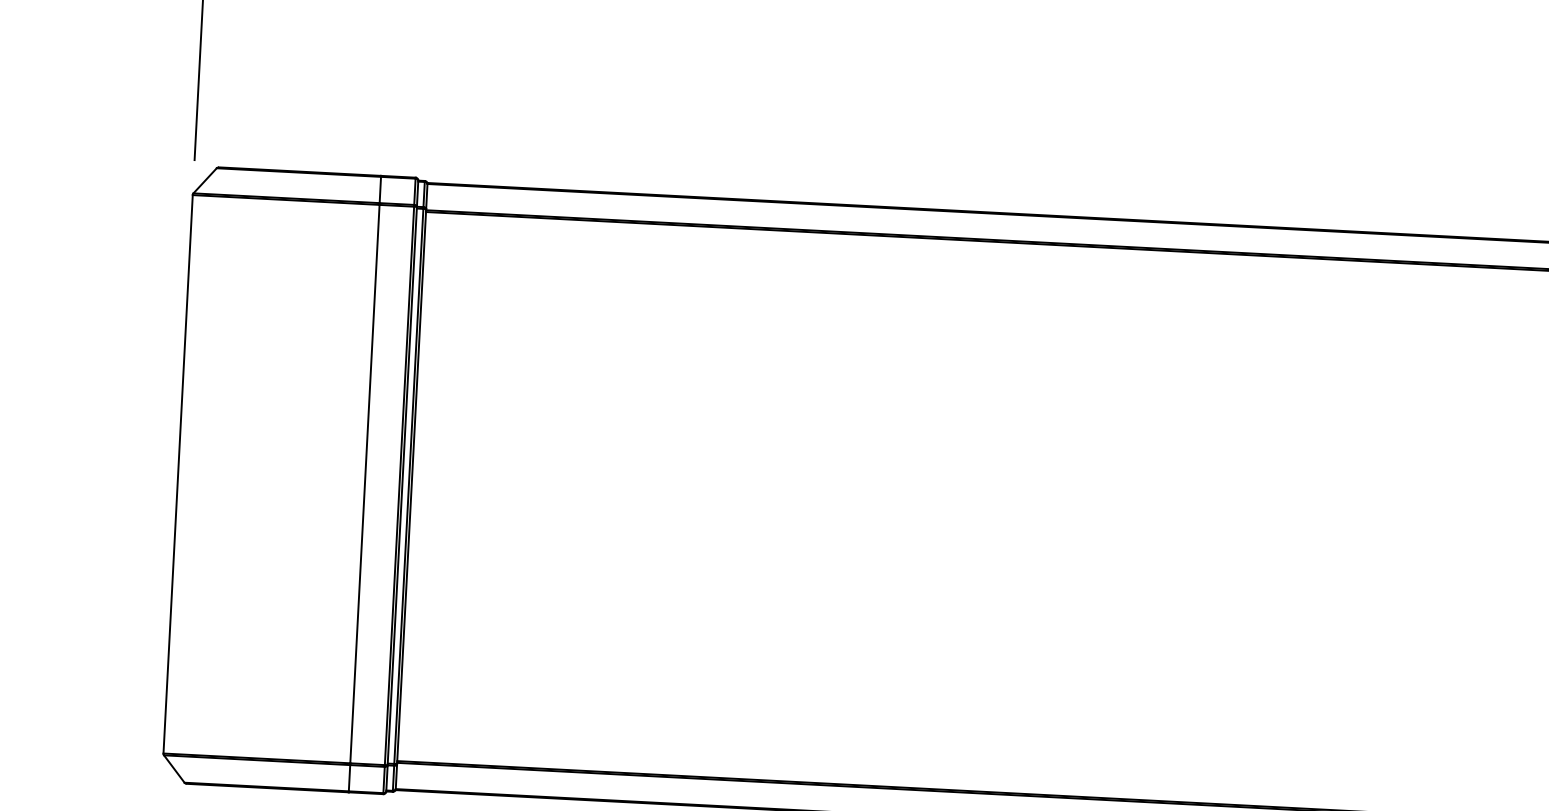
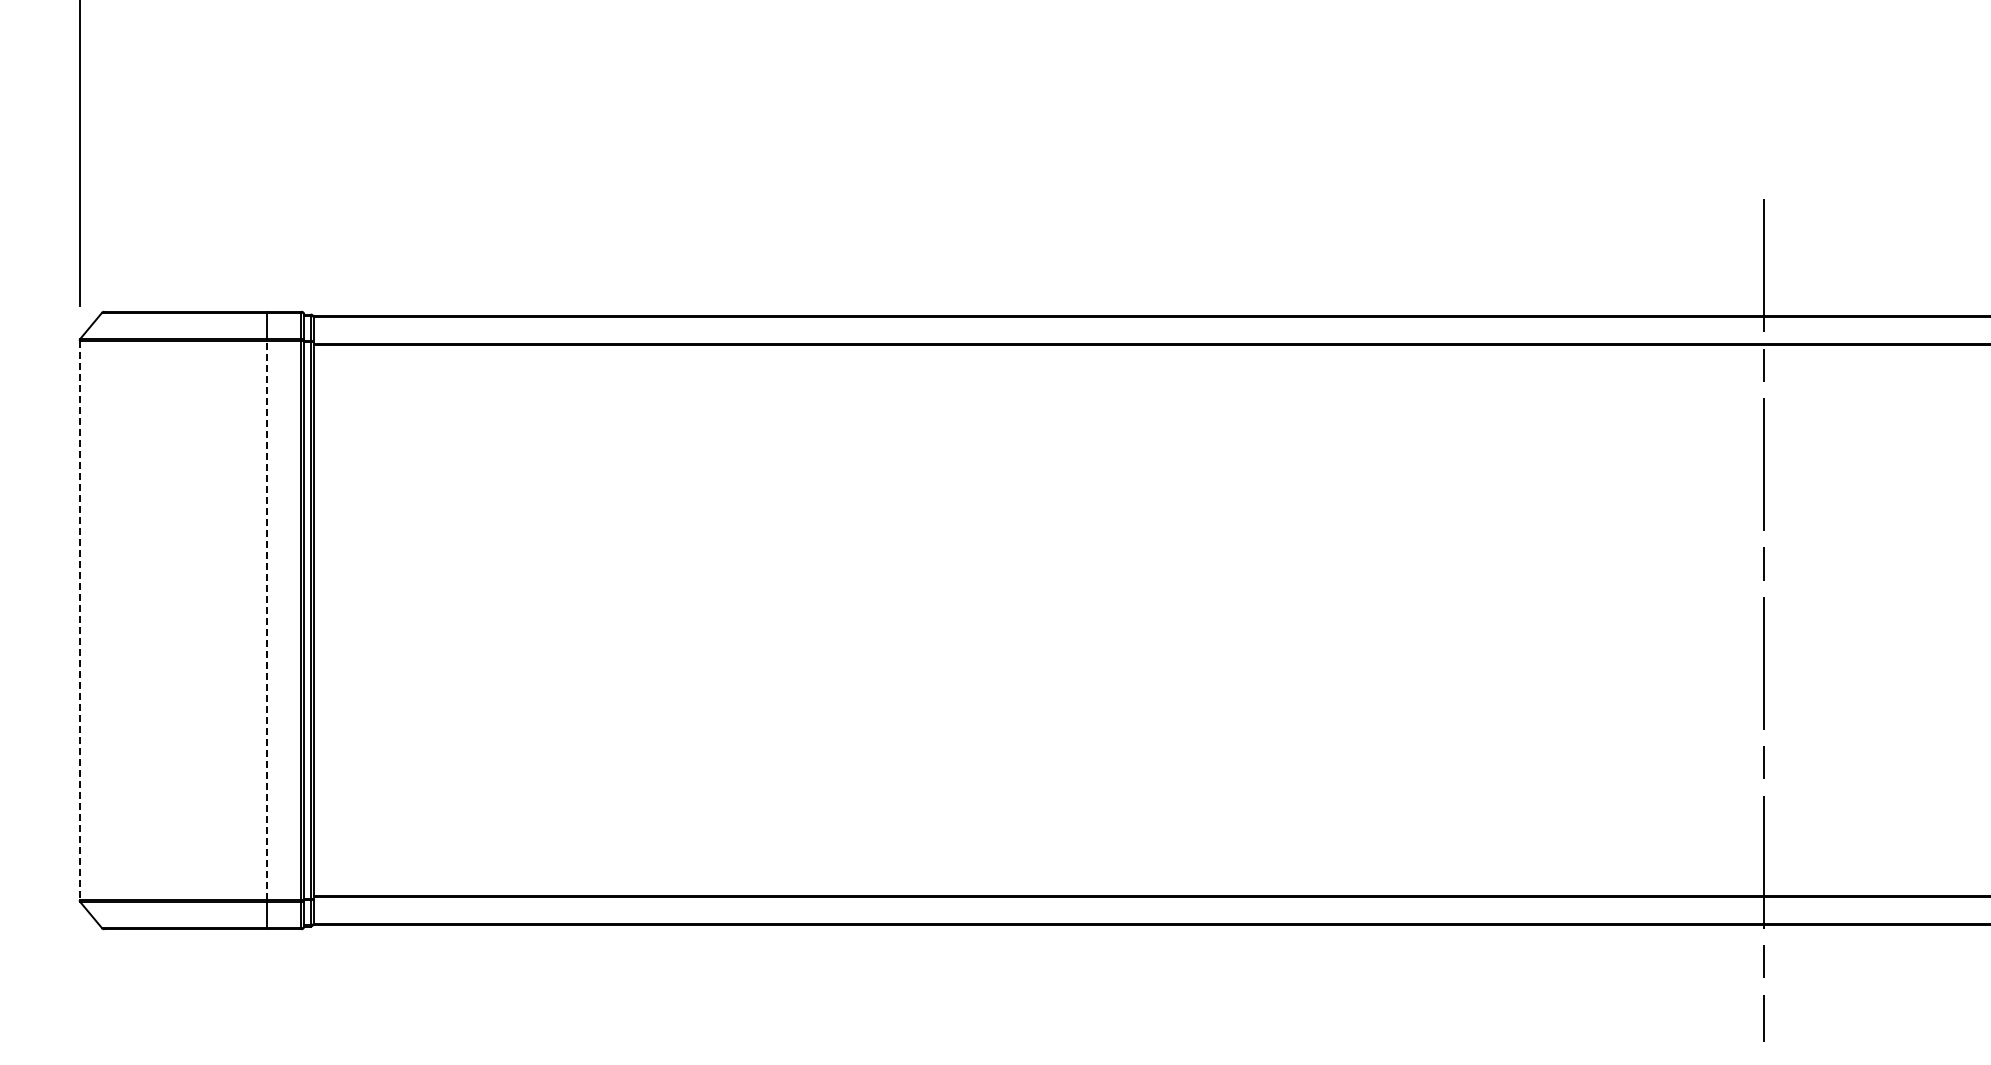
line: (178, 474) -> (79, 620), solid -> dashed
line: (364, 484) -> (266, 620), solid -> dashed

